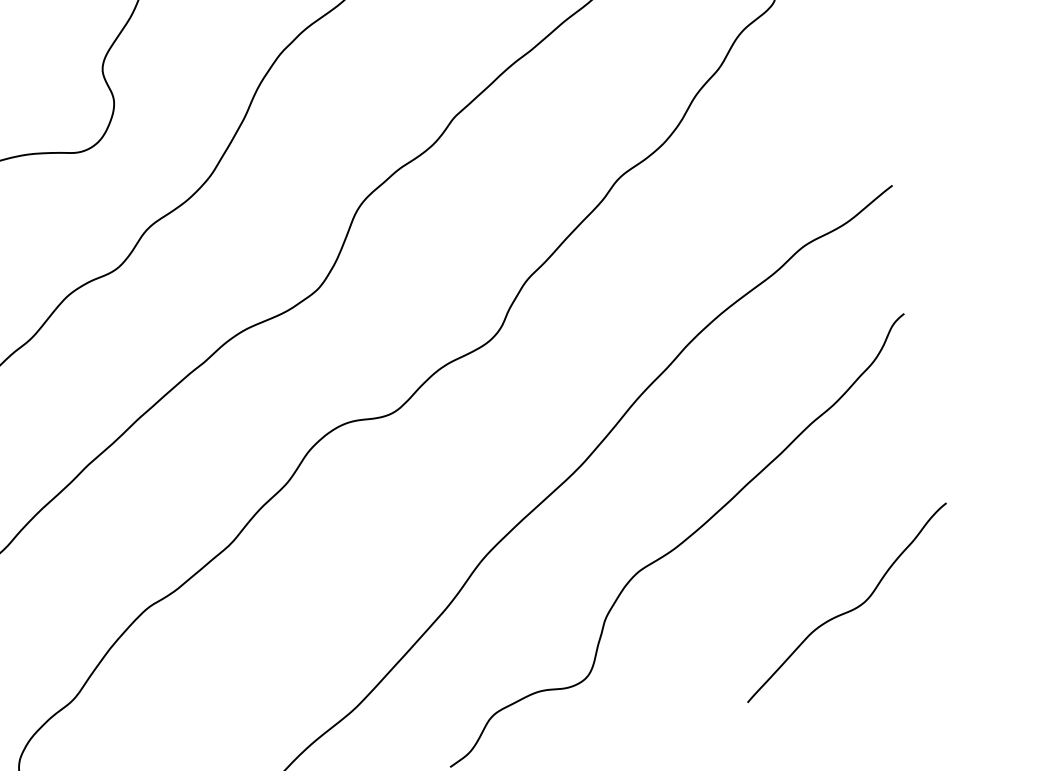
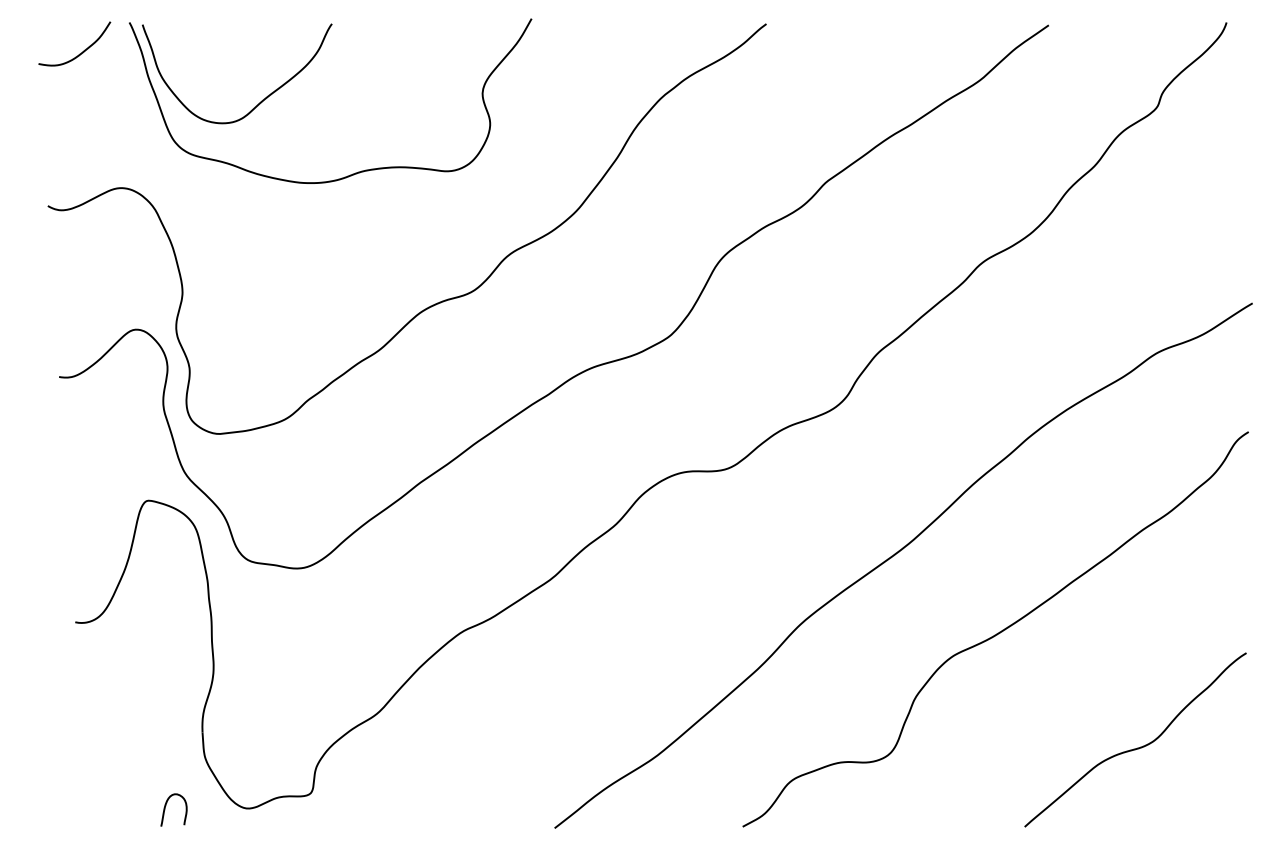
curve: (849, 610) -> (1137, 747), moved

